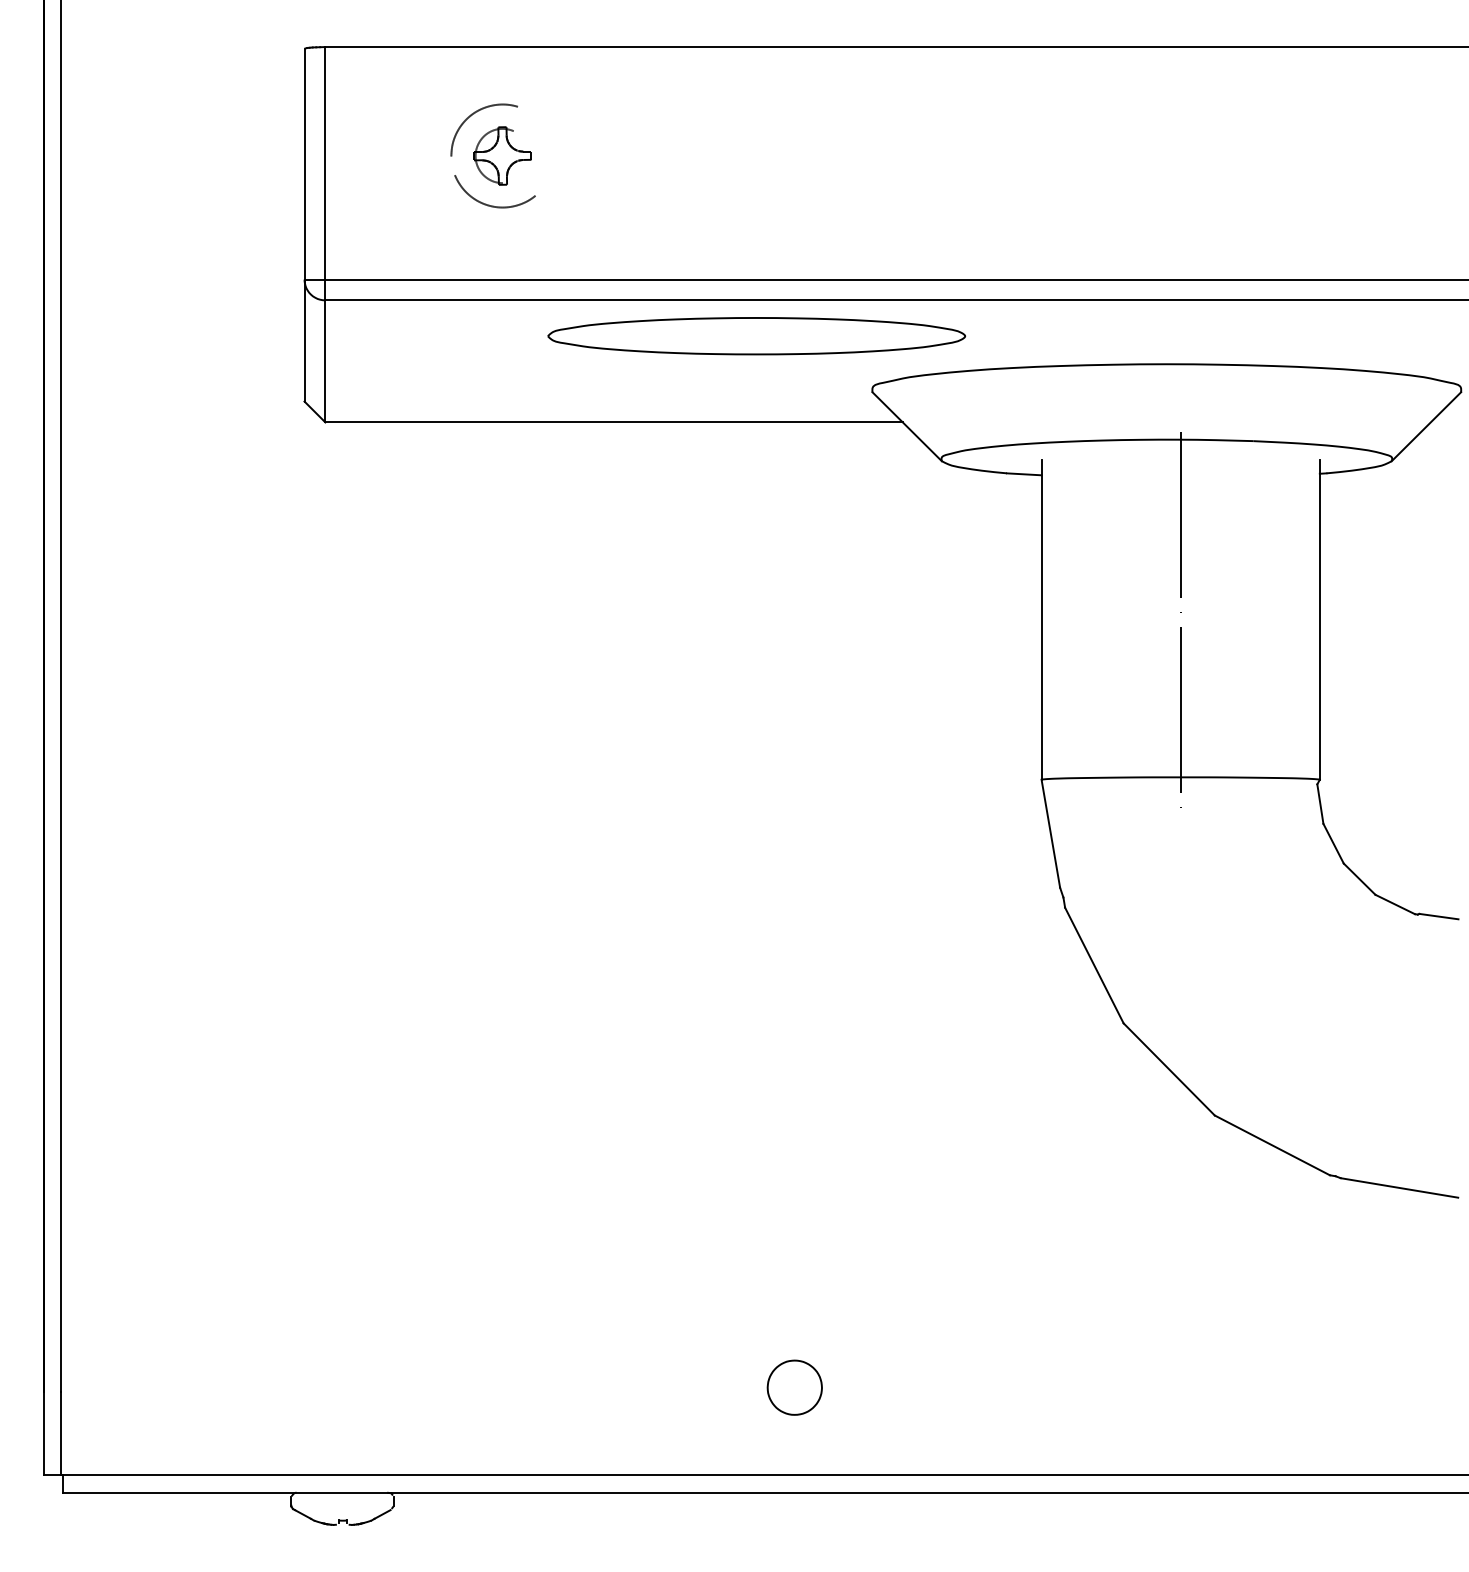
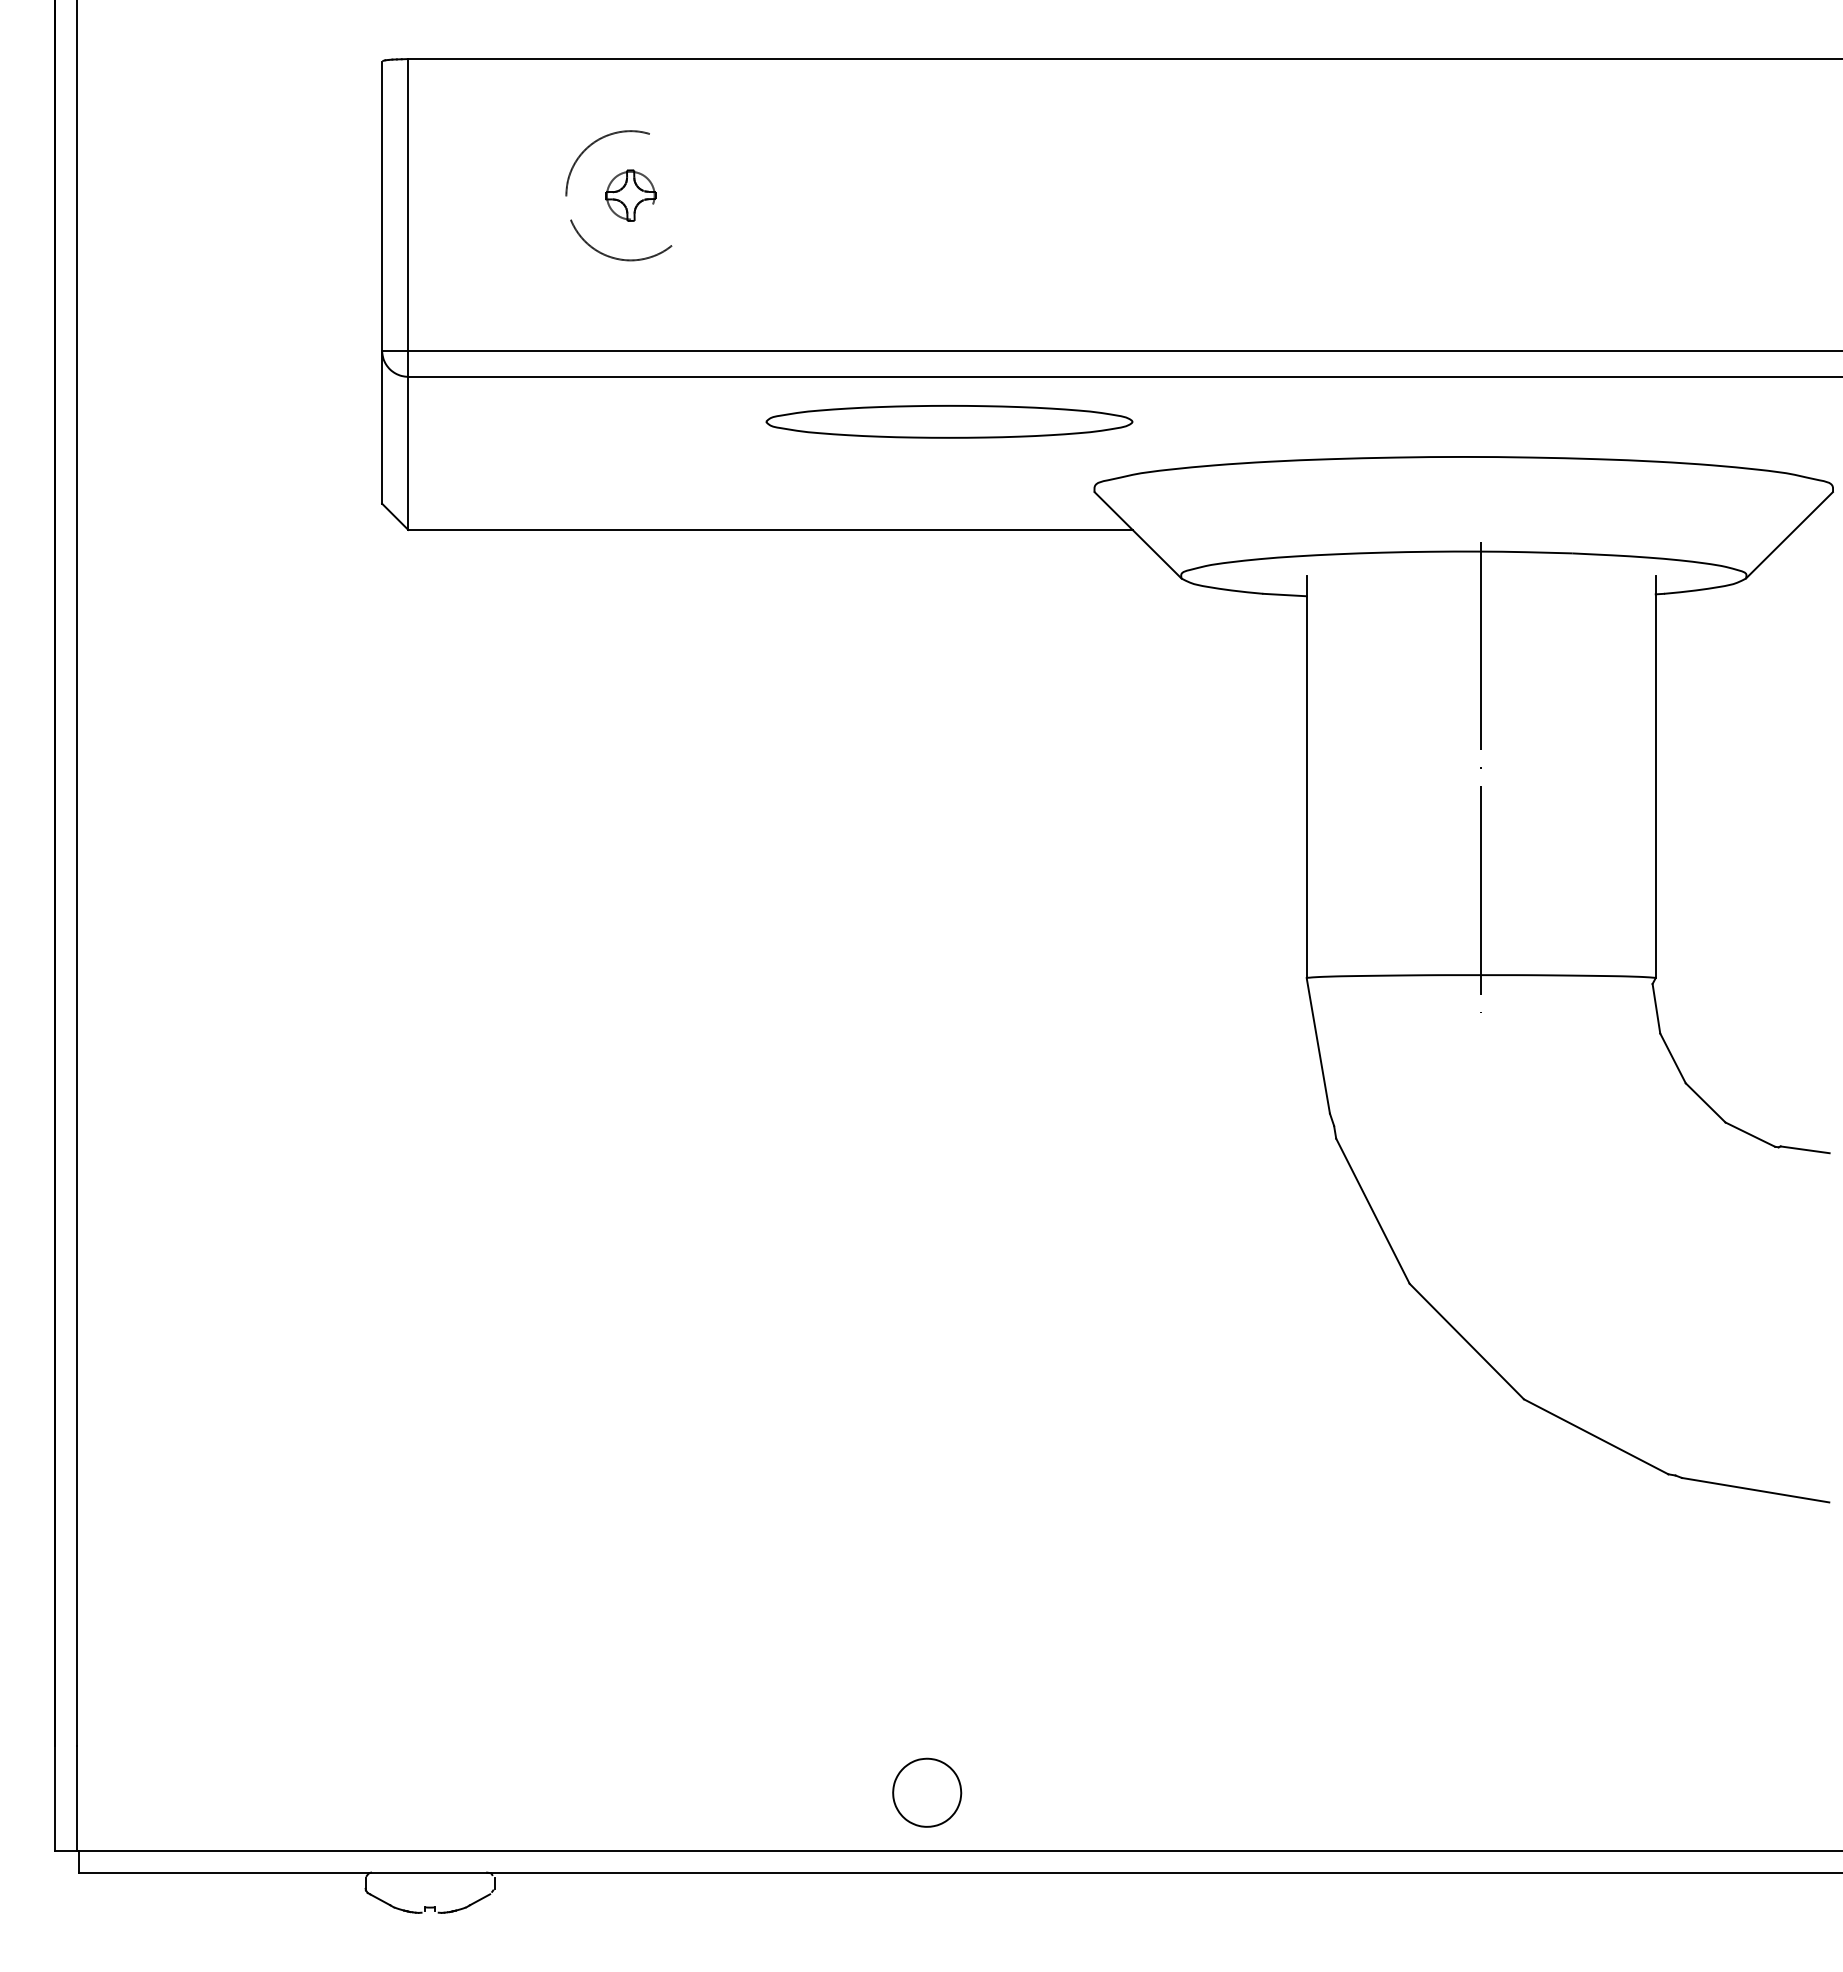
part: (502, 155) -> (630, 195), size x0.7
part: (756, 335) -> (949, 421), size x0.7
part: (795, 1387) -> (927, 1792), moved

